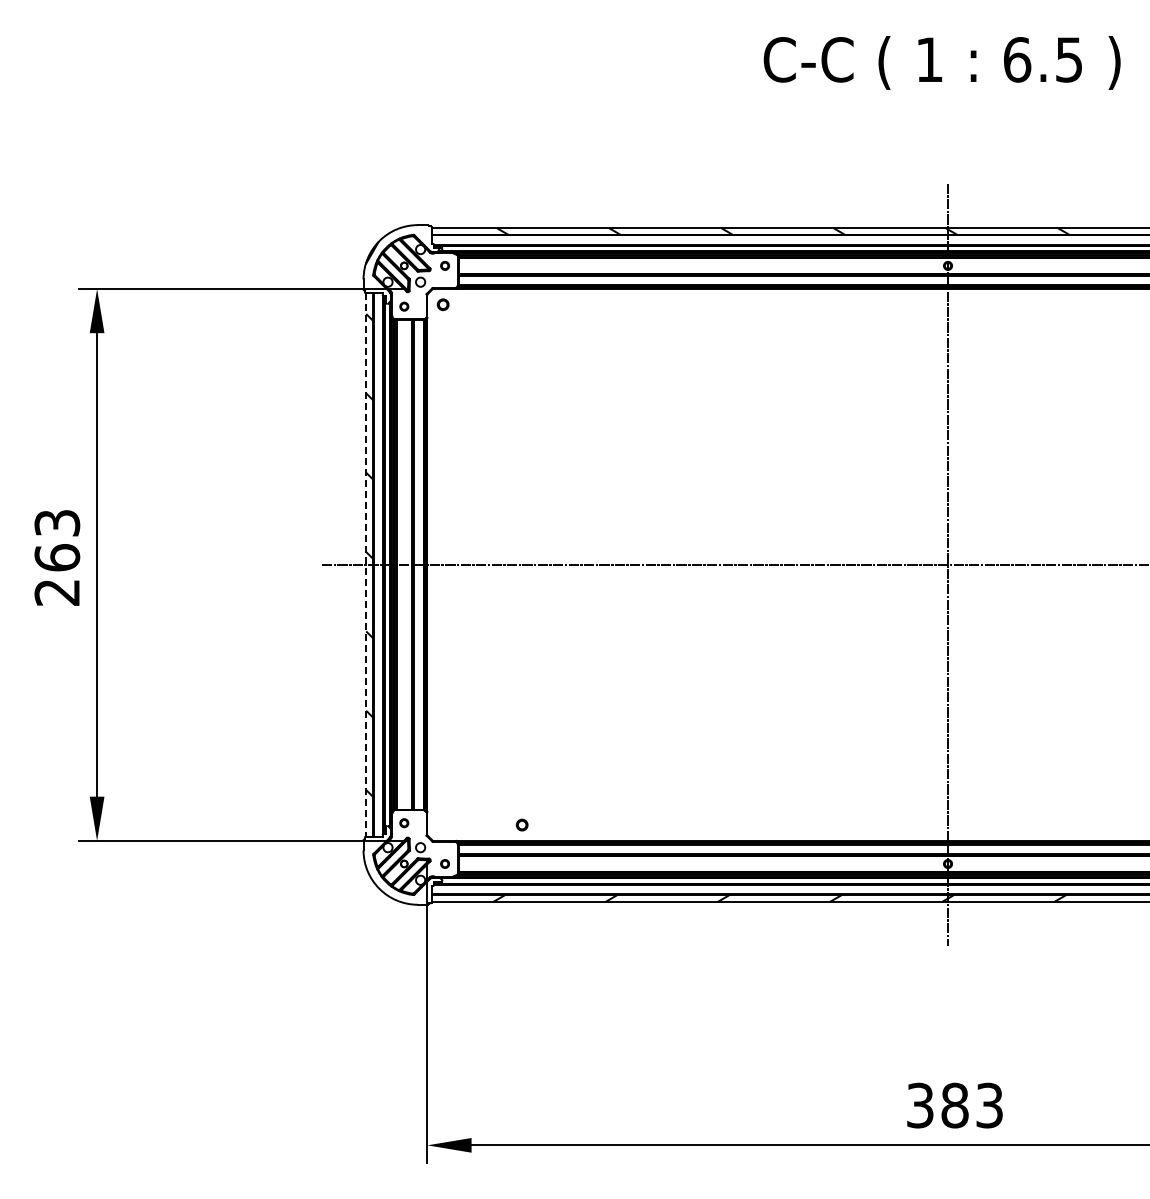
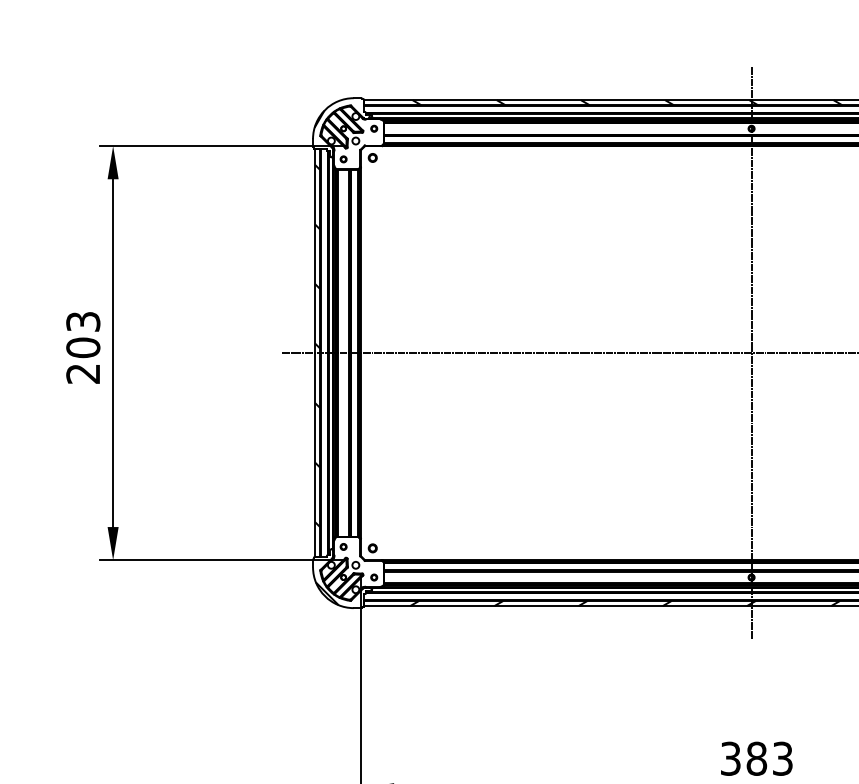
text: (57, 557) -> (83, 347), 263 -> 203
line: (366, 564) -> (315, 352), dashed -> solid
part: (521, 824) -> (372, 547), moved
hatch: (382, 885) -> (327, 593), added

